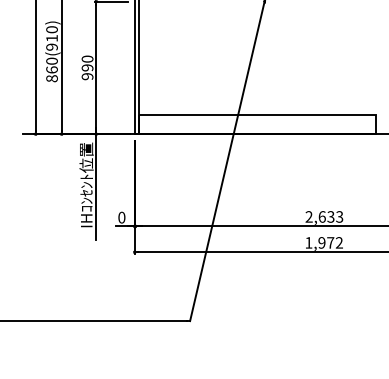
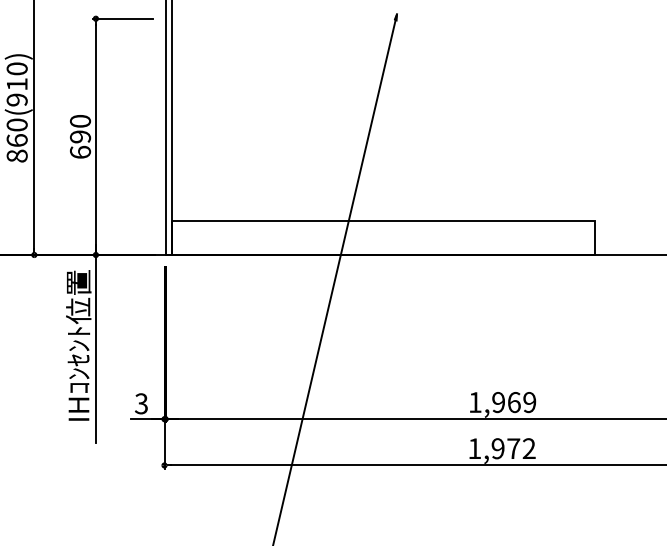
text: (87, 76) -> (80, 152), 990 -> 690
text: (324, 216) -> (502, 401), 2,633 -> 1,969
text: (121, 217) -> (140, 403), 0 -> 3

